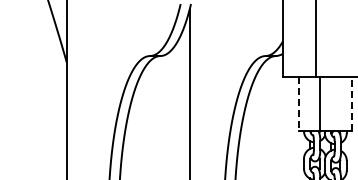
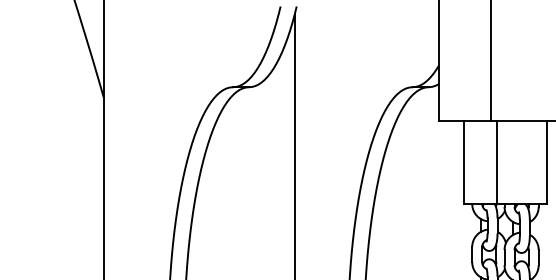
line: (298, 104) -> (463, 162), dashed -> solid
line: (351, 104) -> (546, 162), dashed -> solid

